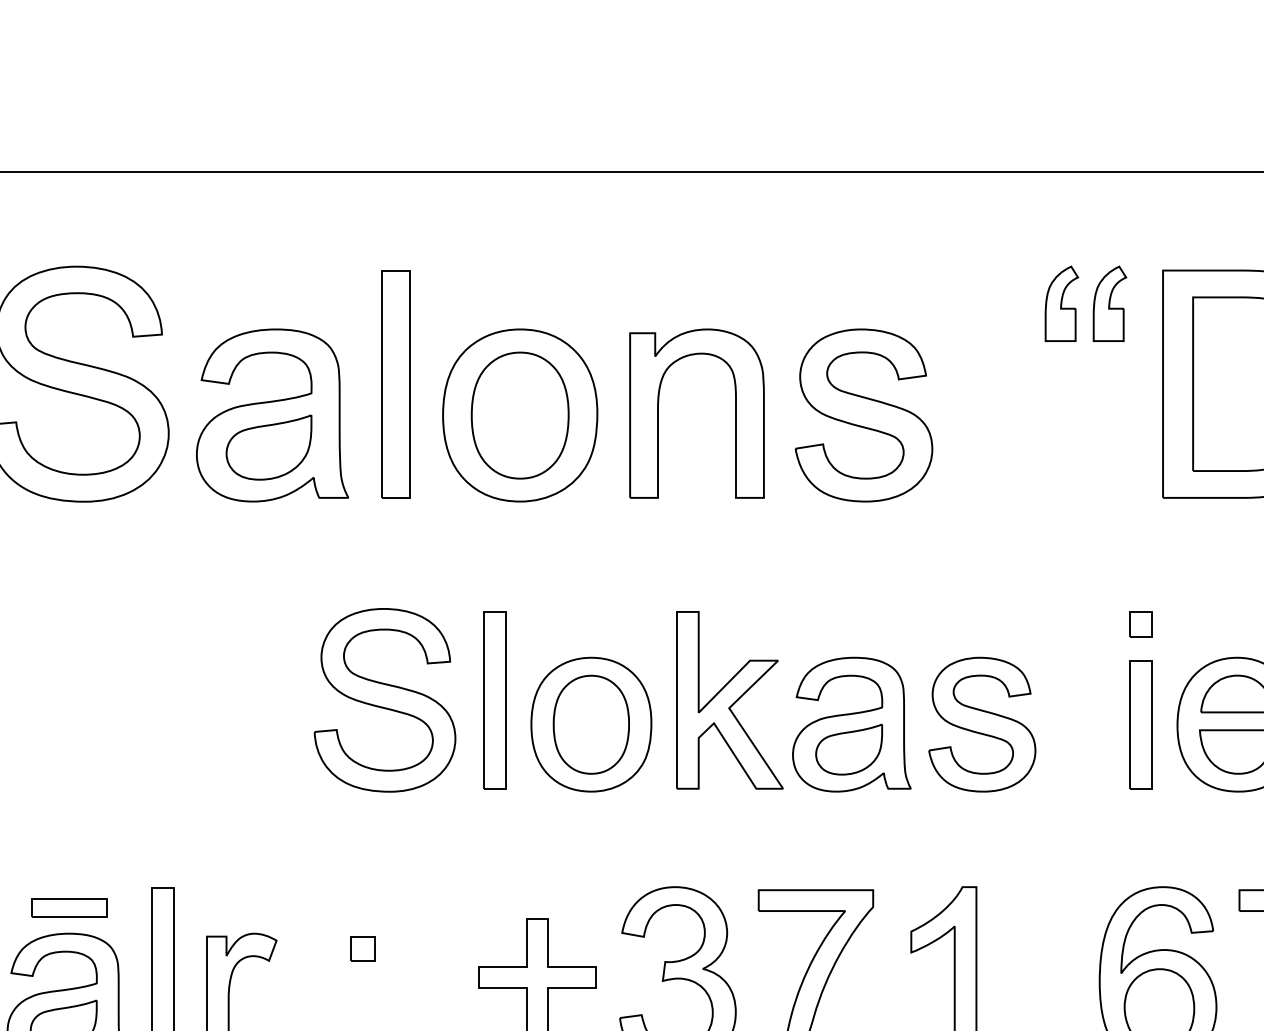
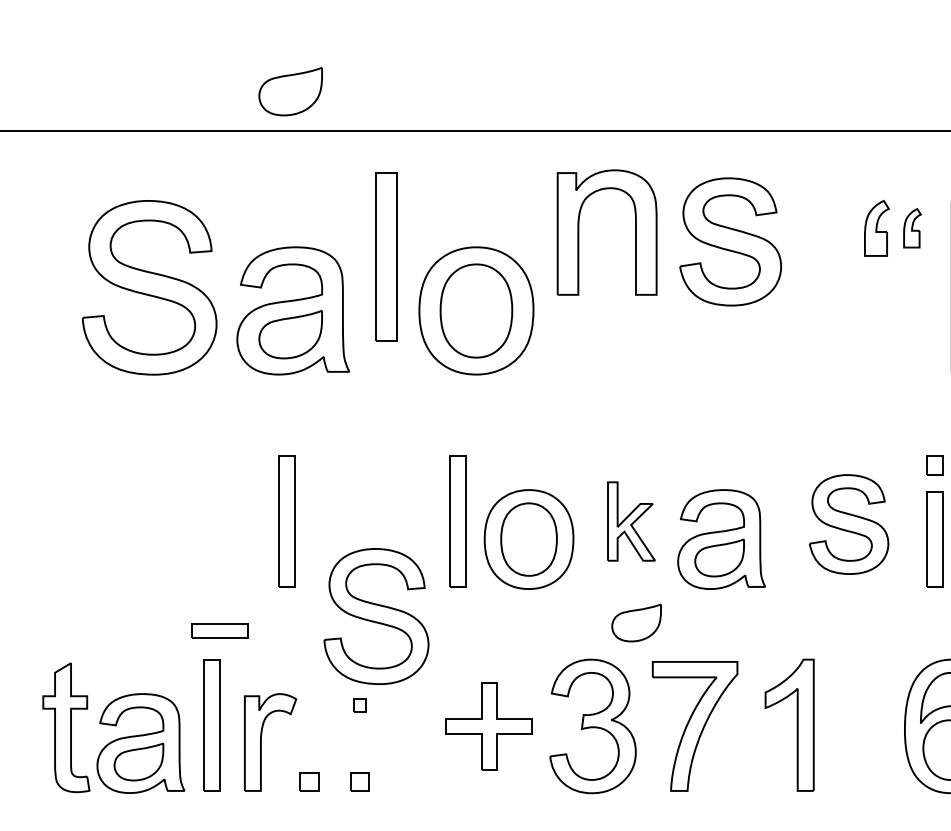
part: (268, 118) -> (290, 91), added
part: (1109, 302) -> (912, 227), size x0.7
part: (395, 383) -> (386, 256), moved
part: (659, 413) -> (579, 232), moved
part: (863, 414) -> (730, 241), moved
part: (263, 700) -> (286, 521), added
part: (385, 700) -> (376, 616), moved
part: (729, 700) -> (631, 521), size x0.6
part: (982, 724) -> (849, 524), moved
part: (736, 836) -> (636, 622), added
part: (68, 907) -> (219, 630), moved
part: (362, 949) -> (359, 705), size x0.7

